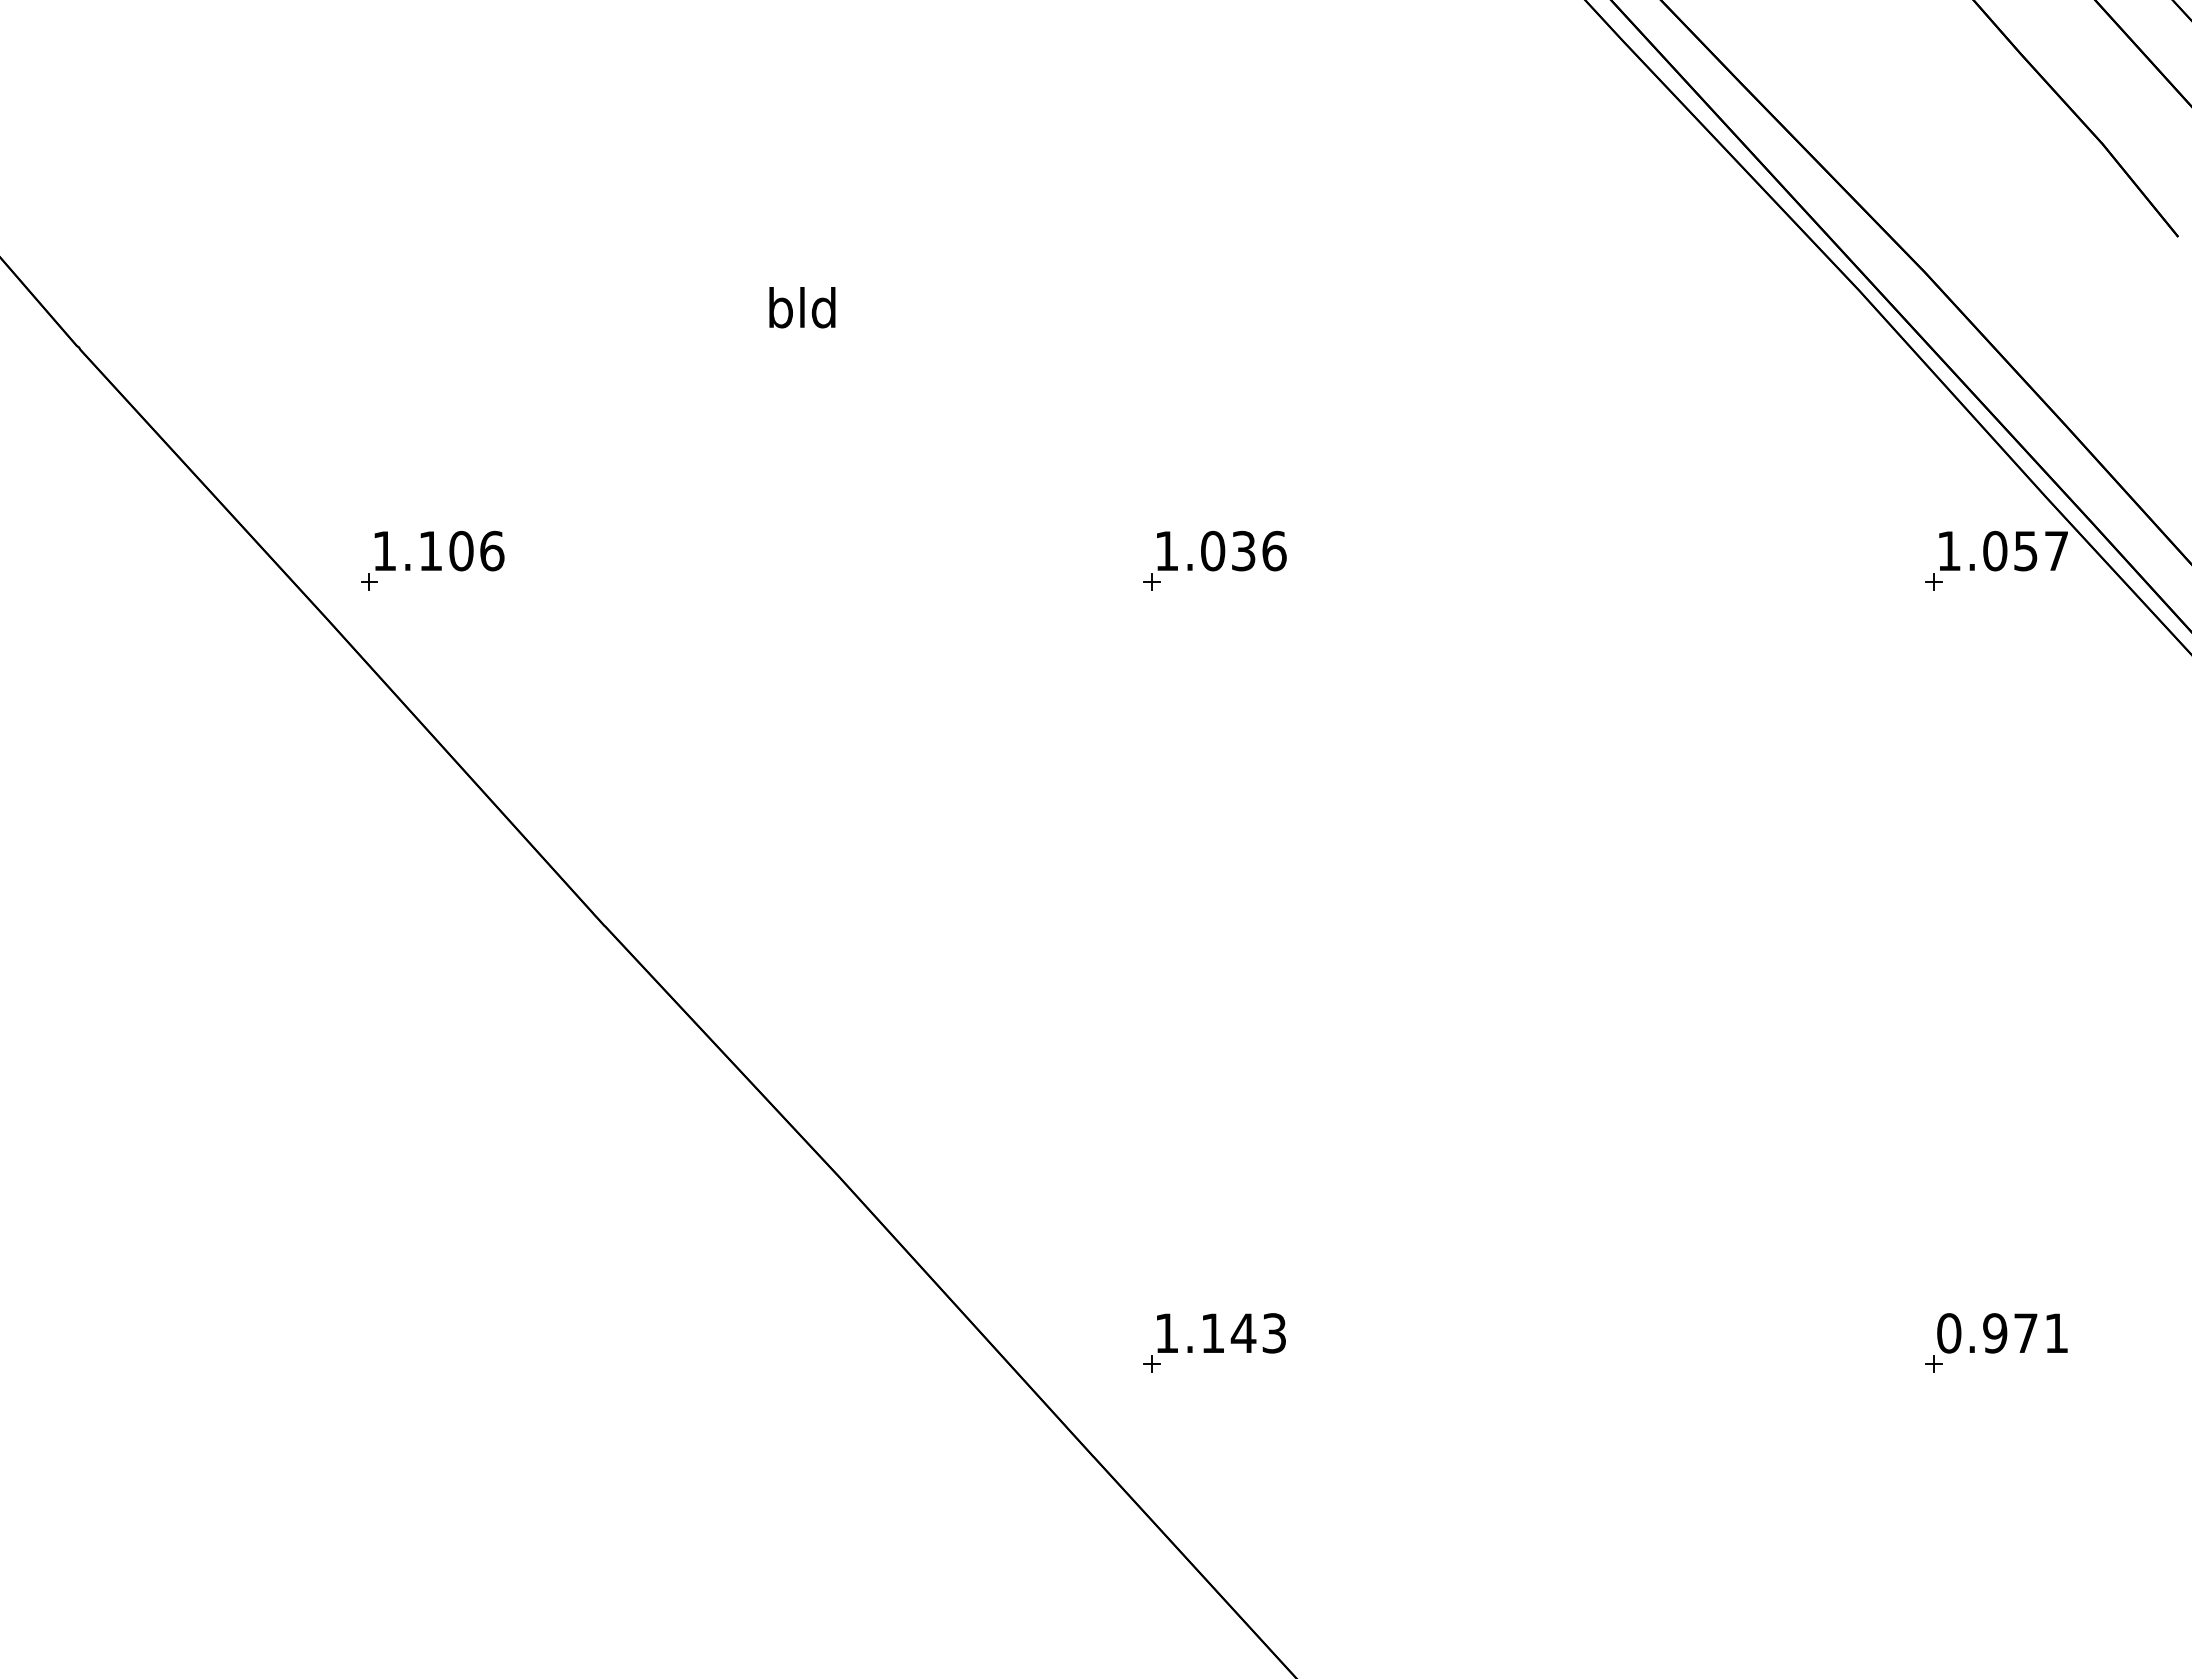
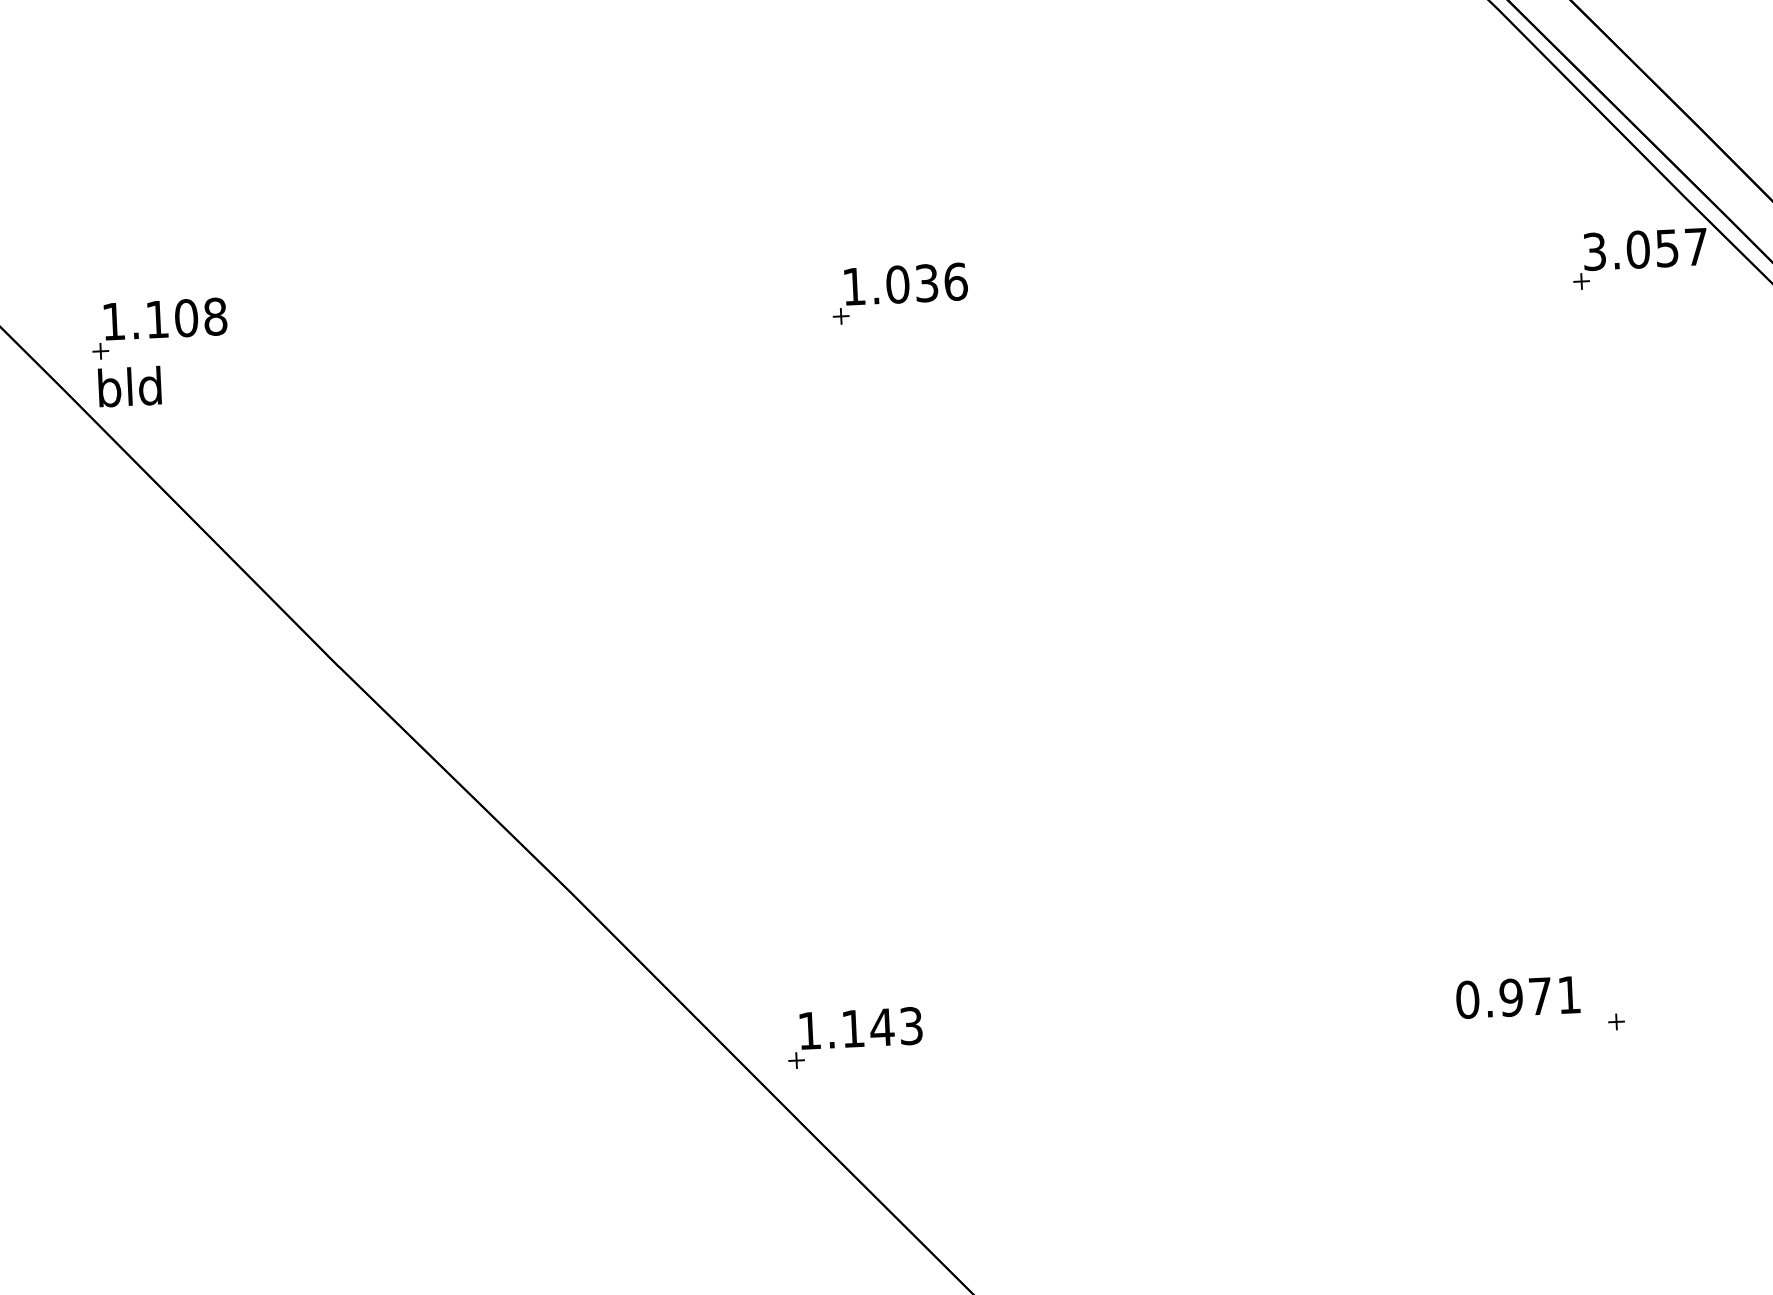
text: (802, 307) -> (129, 386), moved
text: (492, 550) -> (215, 316), 1.106 -> 1.108
text: (1948, 550) -> (1593, 251), 1.057 -> 3.057
text: (2002, 1333) -> (1518, 997), moved
part: (1214, 1342) -> (855, 1037), moved

